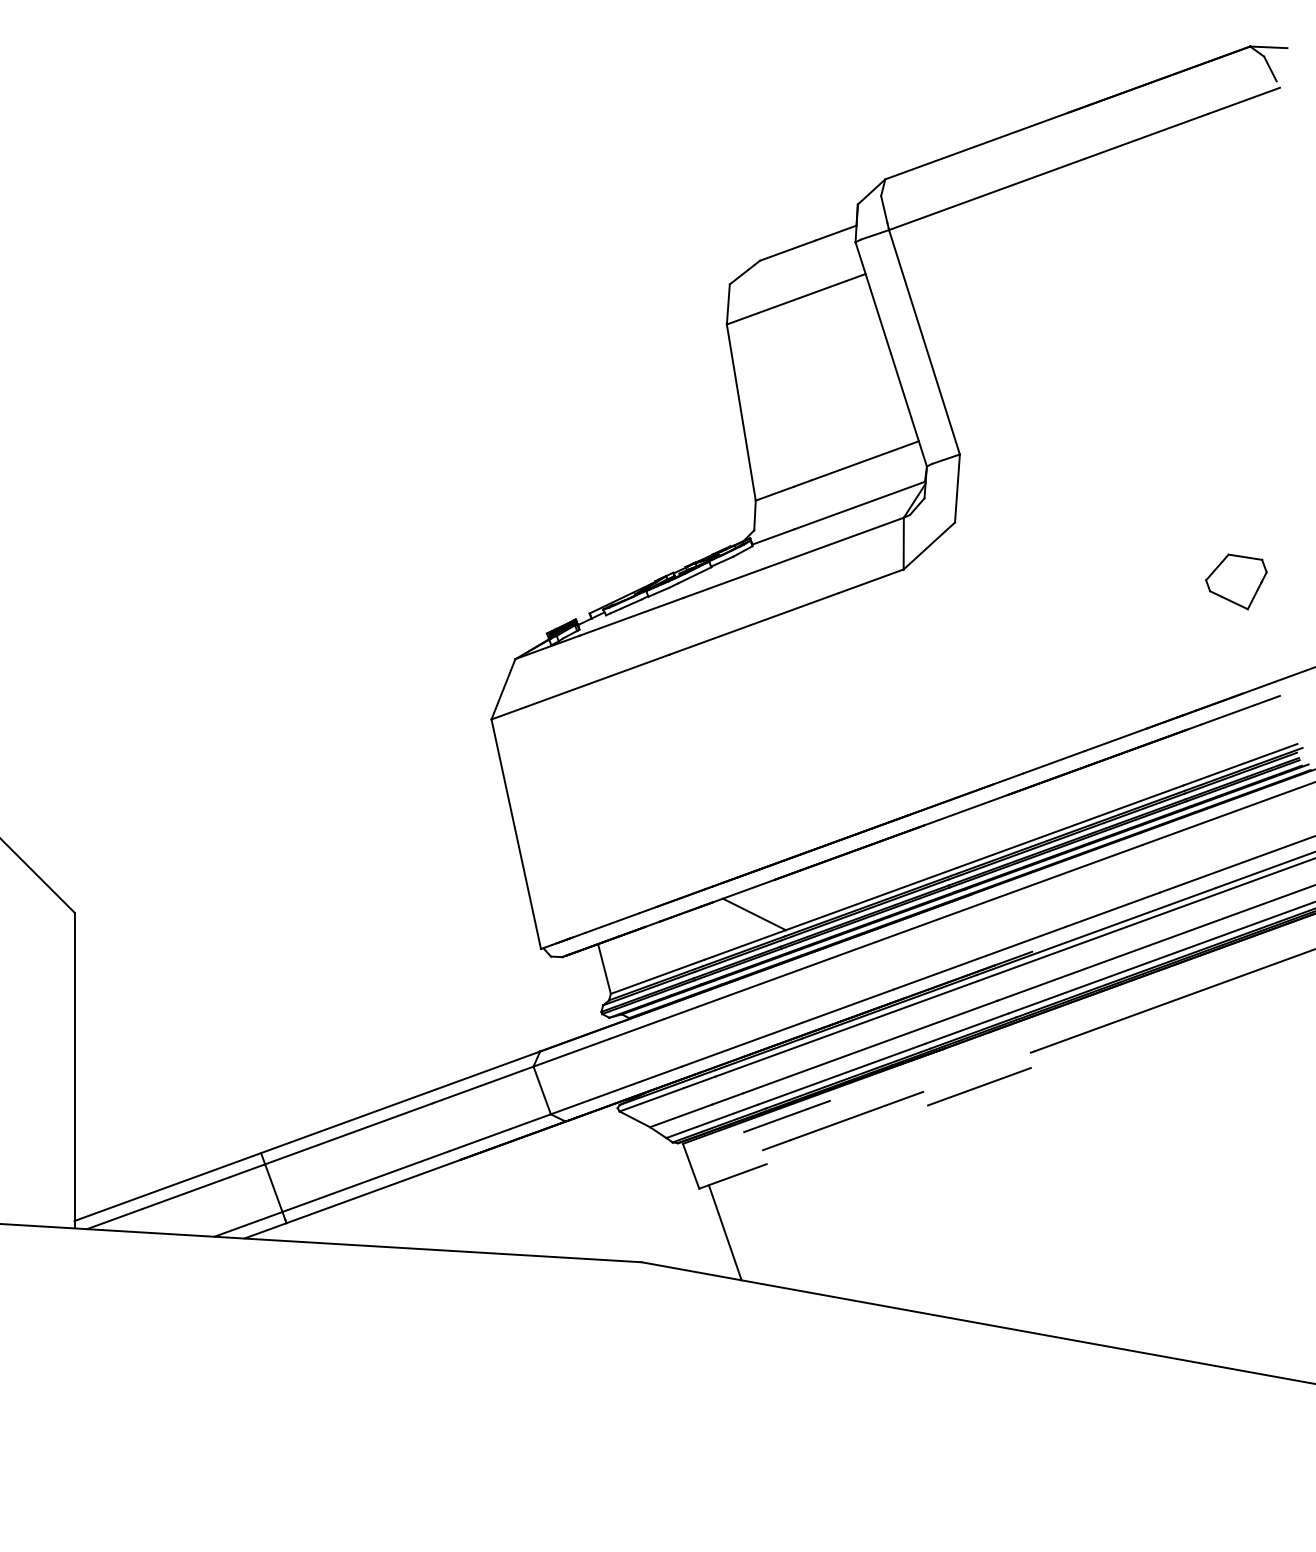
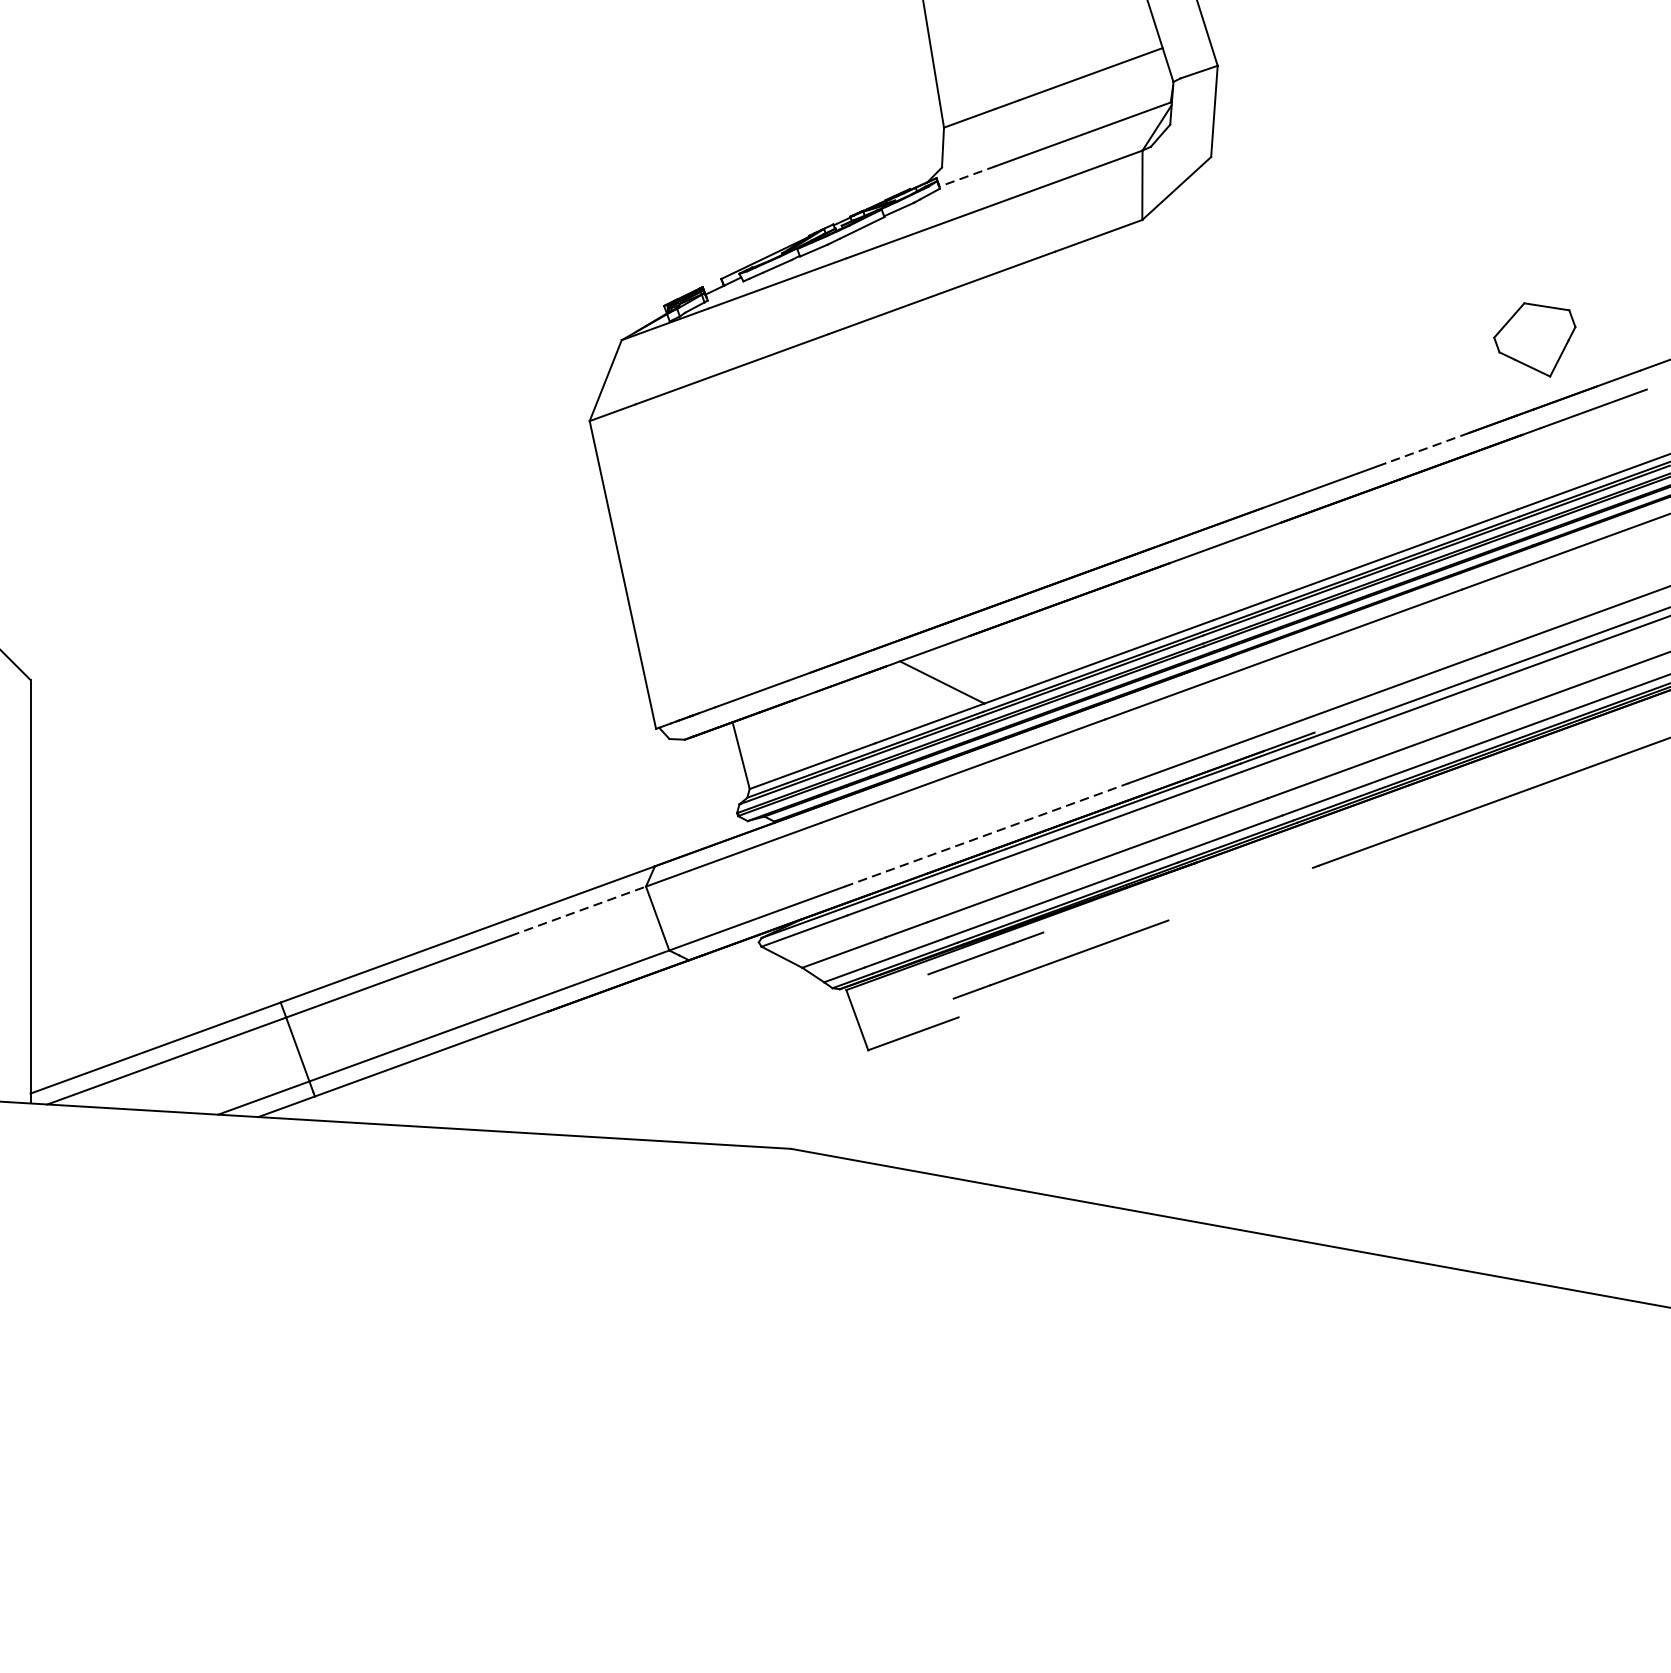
line: (773, 536) -> (967, 175), solid -> dashed
part: (1236, 581) -> (1534, 339), moved
line: (1115, 739) -> (1426, 447), solid -> dashed
line: (787, 1028) -> (986, 835), solid -> dashed
line: (482, 1085) -> (577, 911), solid -> dashed
line: (979, 1086) -> (1243, 913), removed
line: (724, 1232) -> (902, 1108), removed

